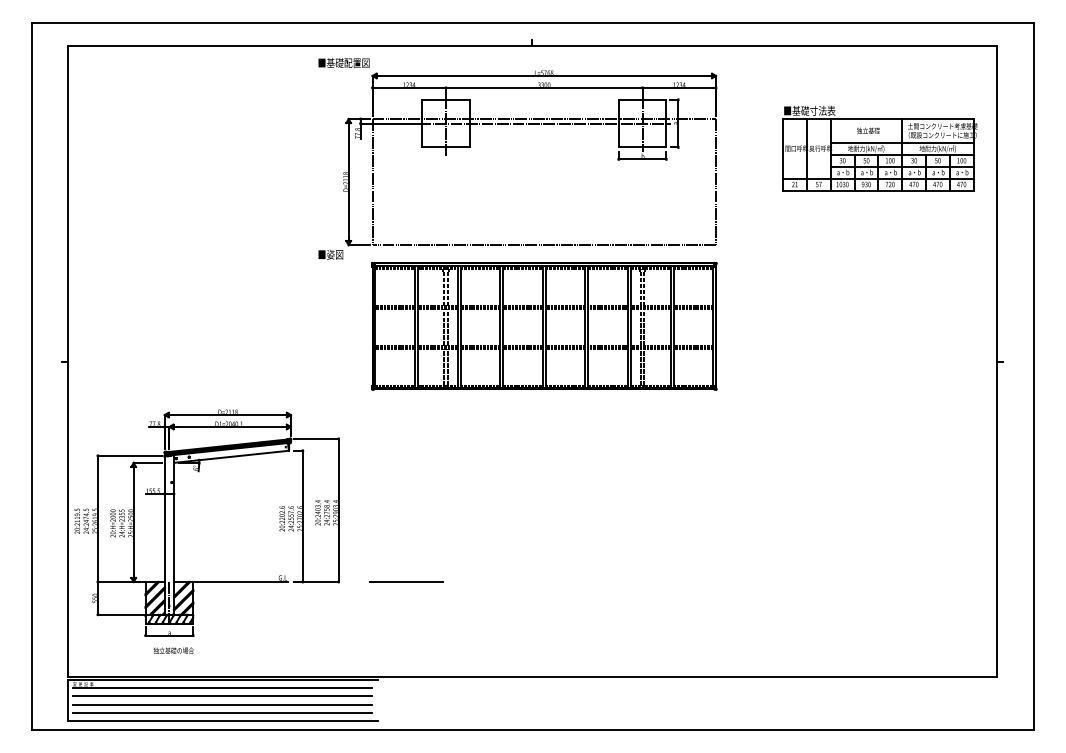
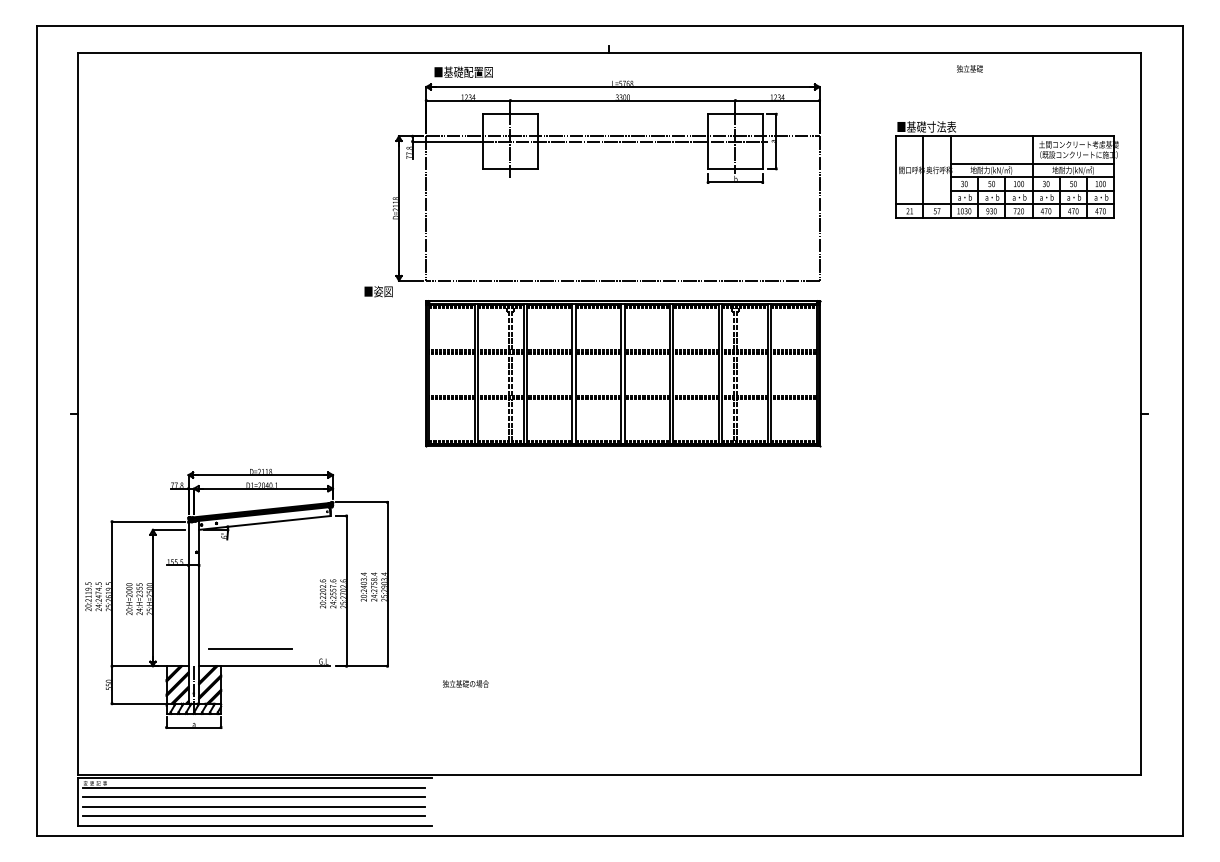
text: (343, 62) -> (463, 71), moved
text: (868, 130) -> (969, 68), moved
line: (406, 581) -> (250, 648), moved
text: (173, 650) -> (465, 683), moved

